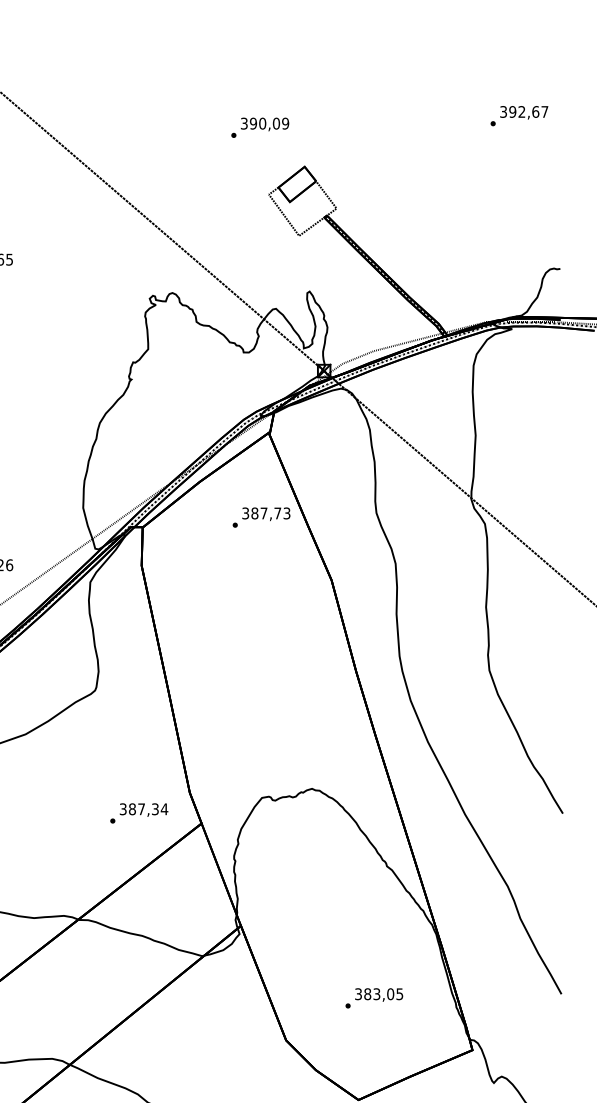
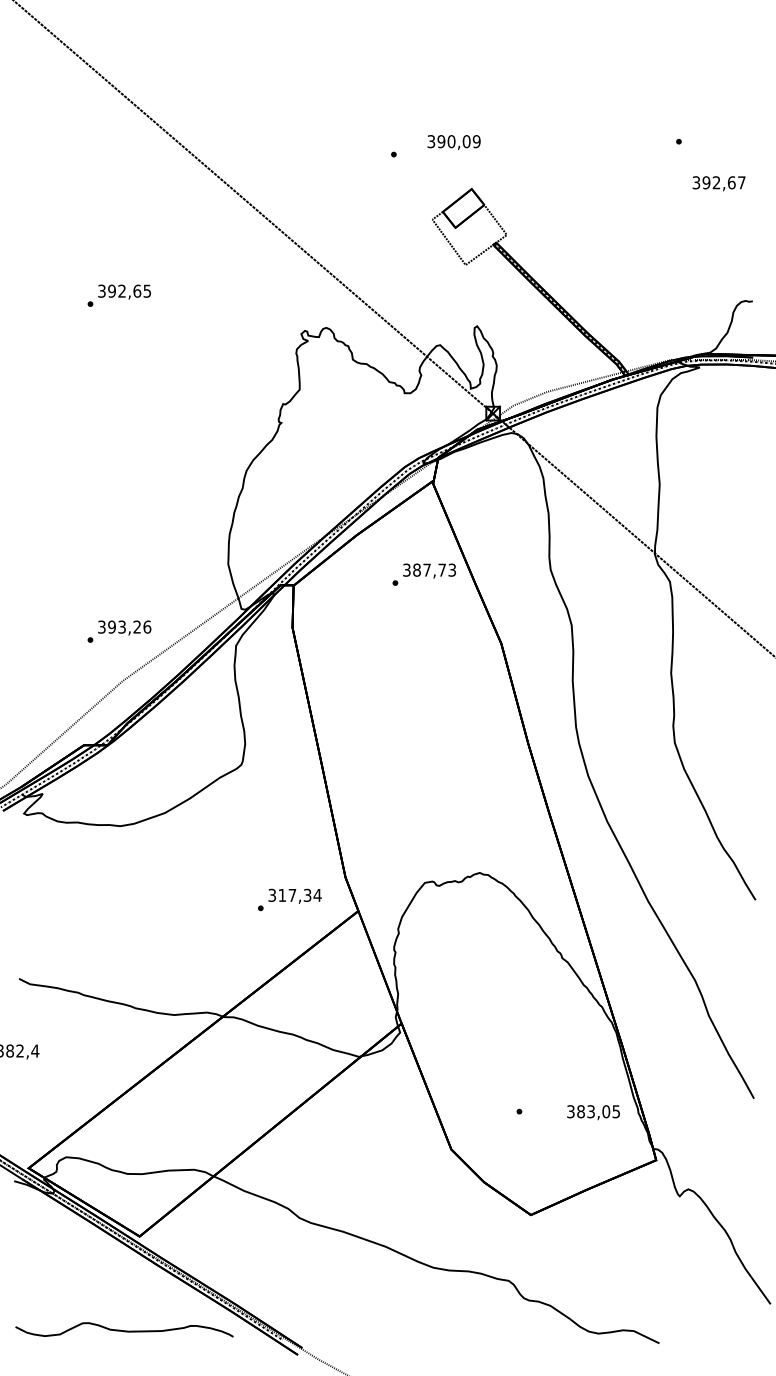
text: (523, 112) -> (718, 183), moved
text: (264, 124) -> (453, 142), moved
text: (132, 808) -> (282, 894), 387,34 -> 317,34
text: (379, 994) -> (593, 1112), moved

